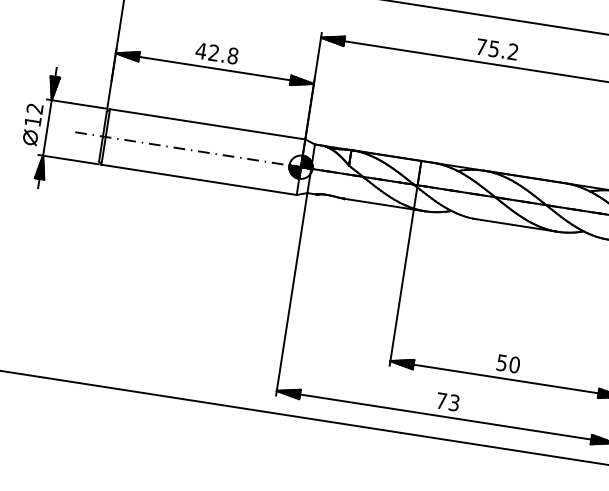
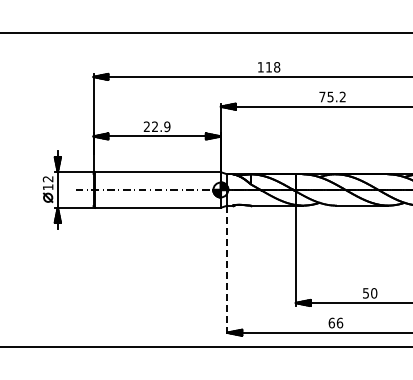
text: (216, 52) -> (156, 126), 42.8 -> 22.9
line: (291, 295) -> (227, 271), solid -> dashed
text: (447, 400) -> (335, 322), 73 -> 66

